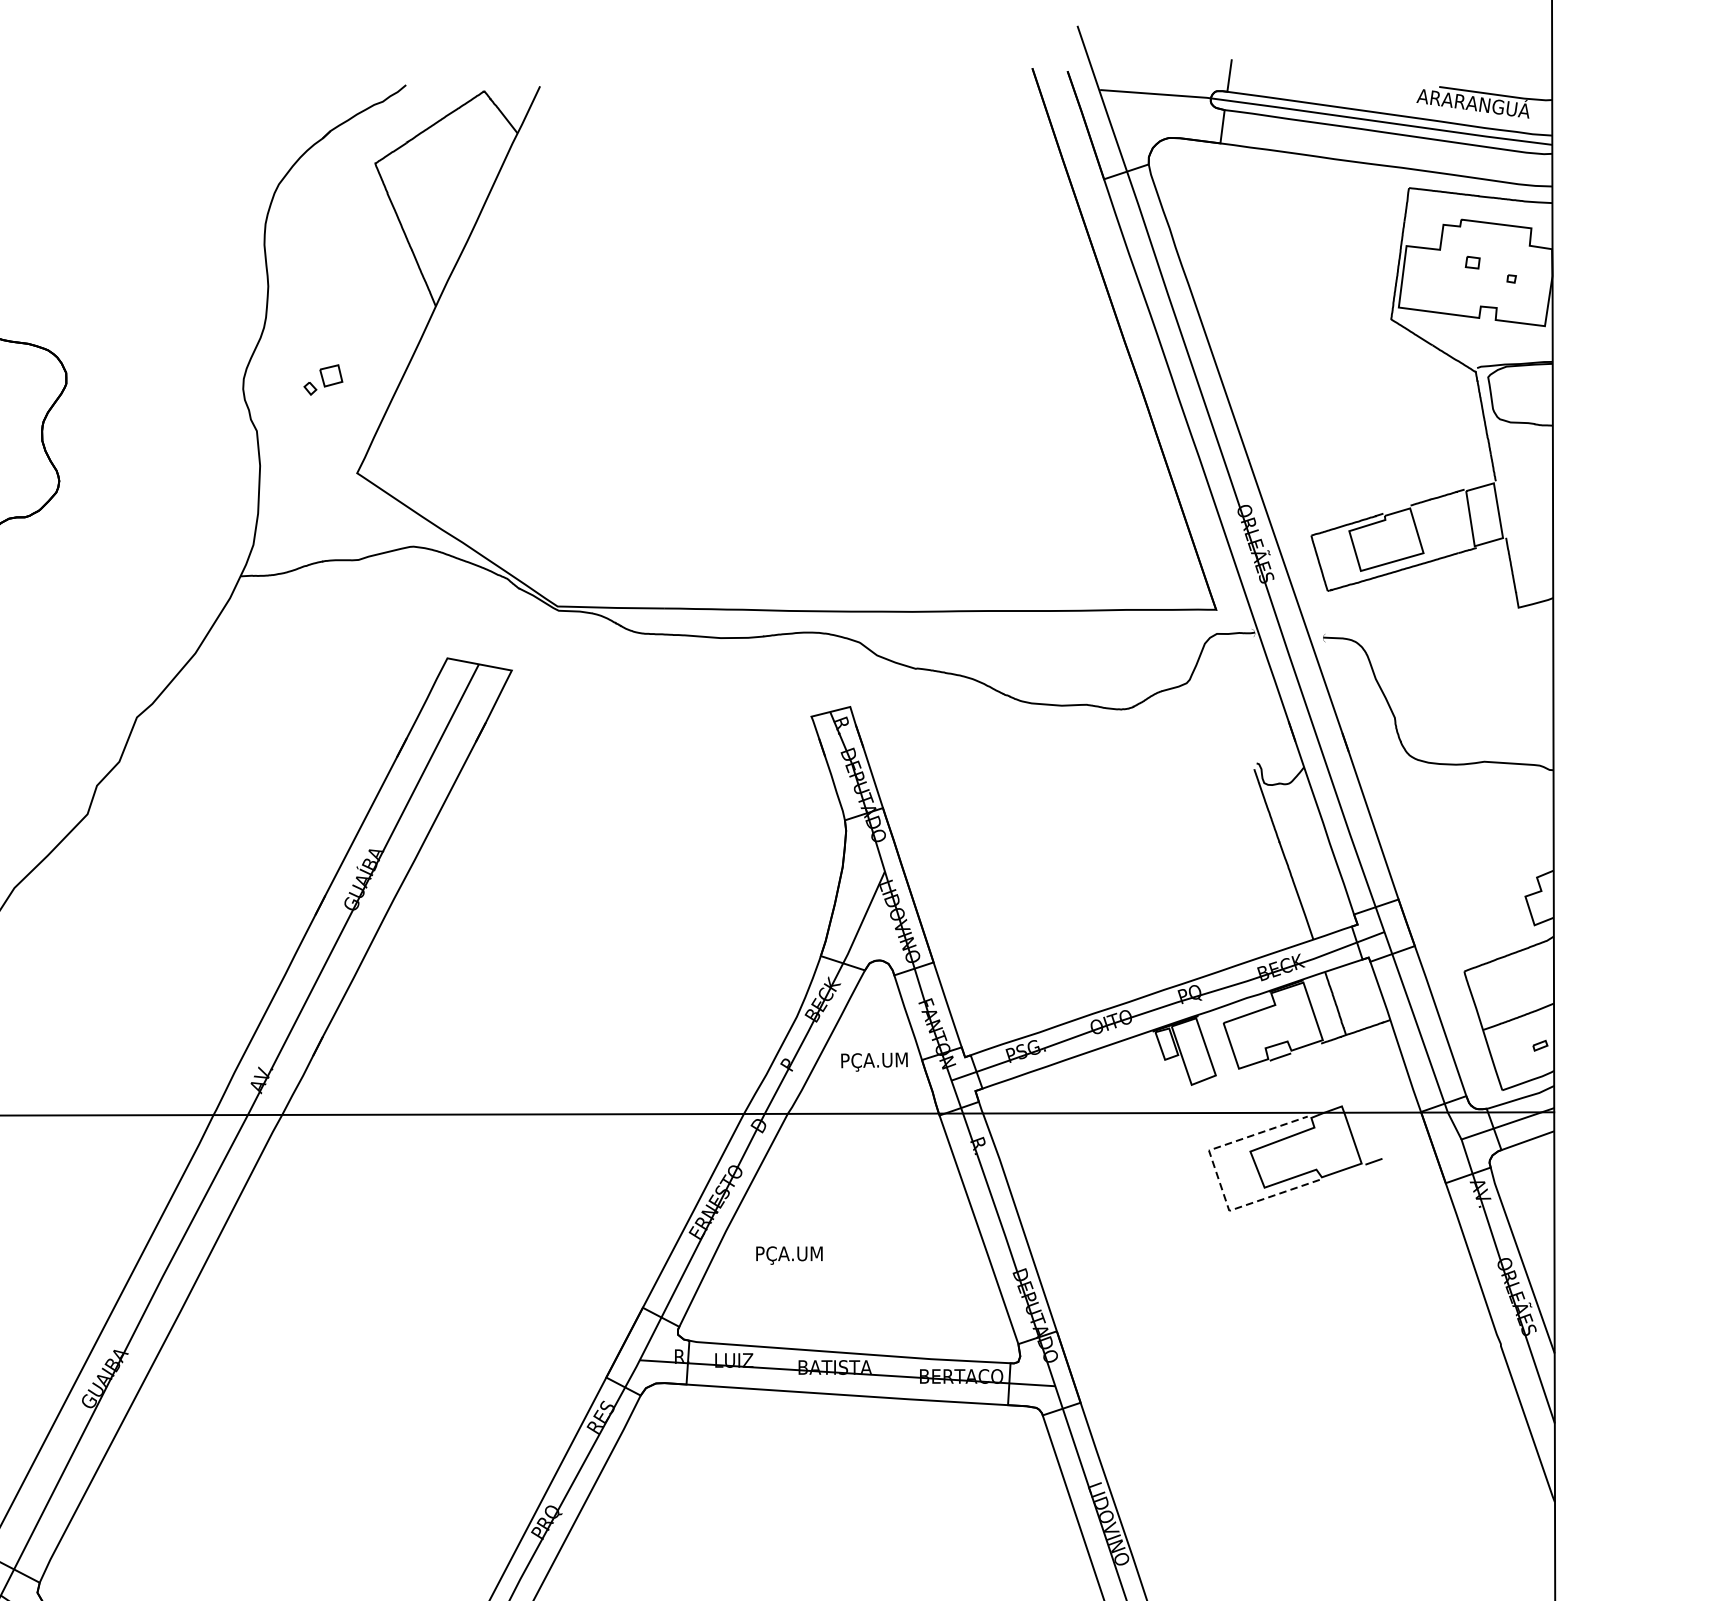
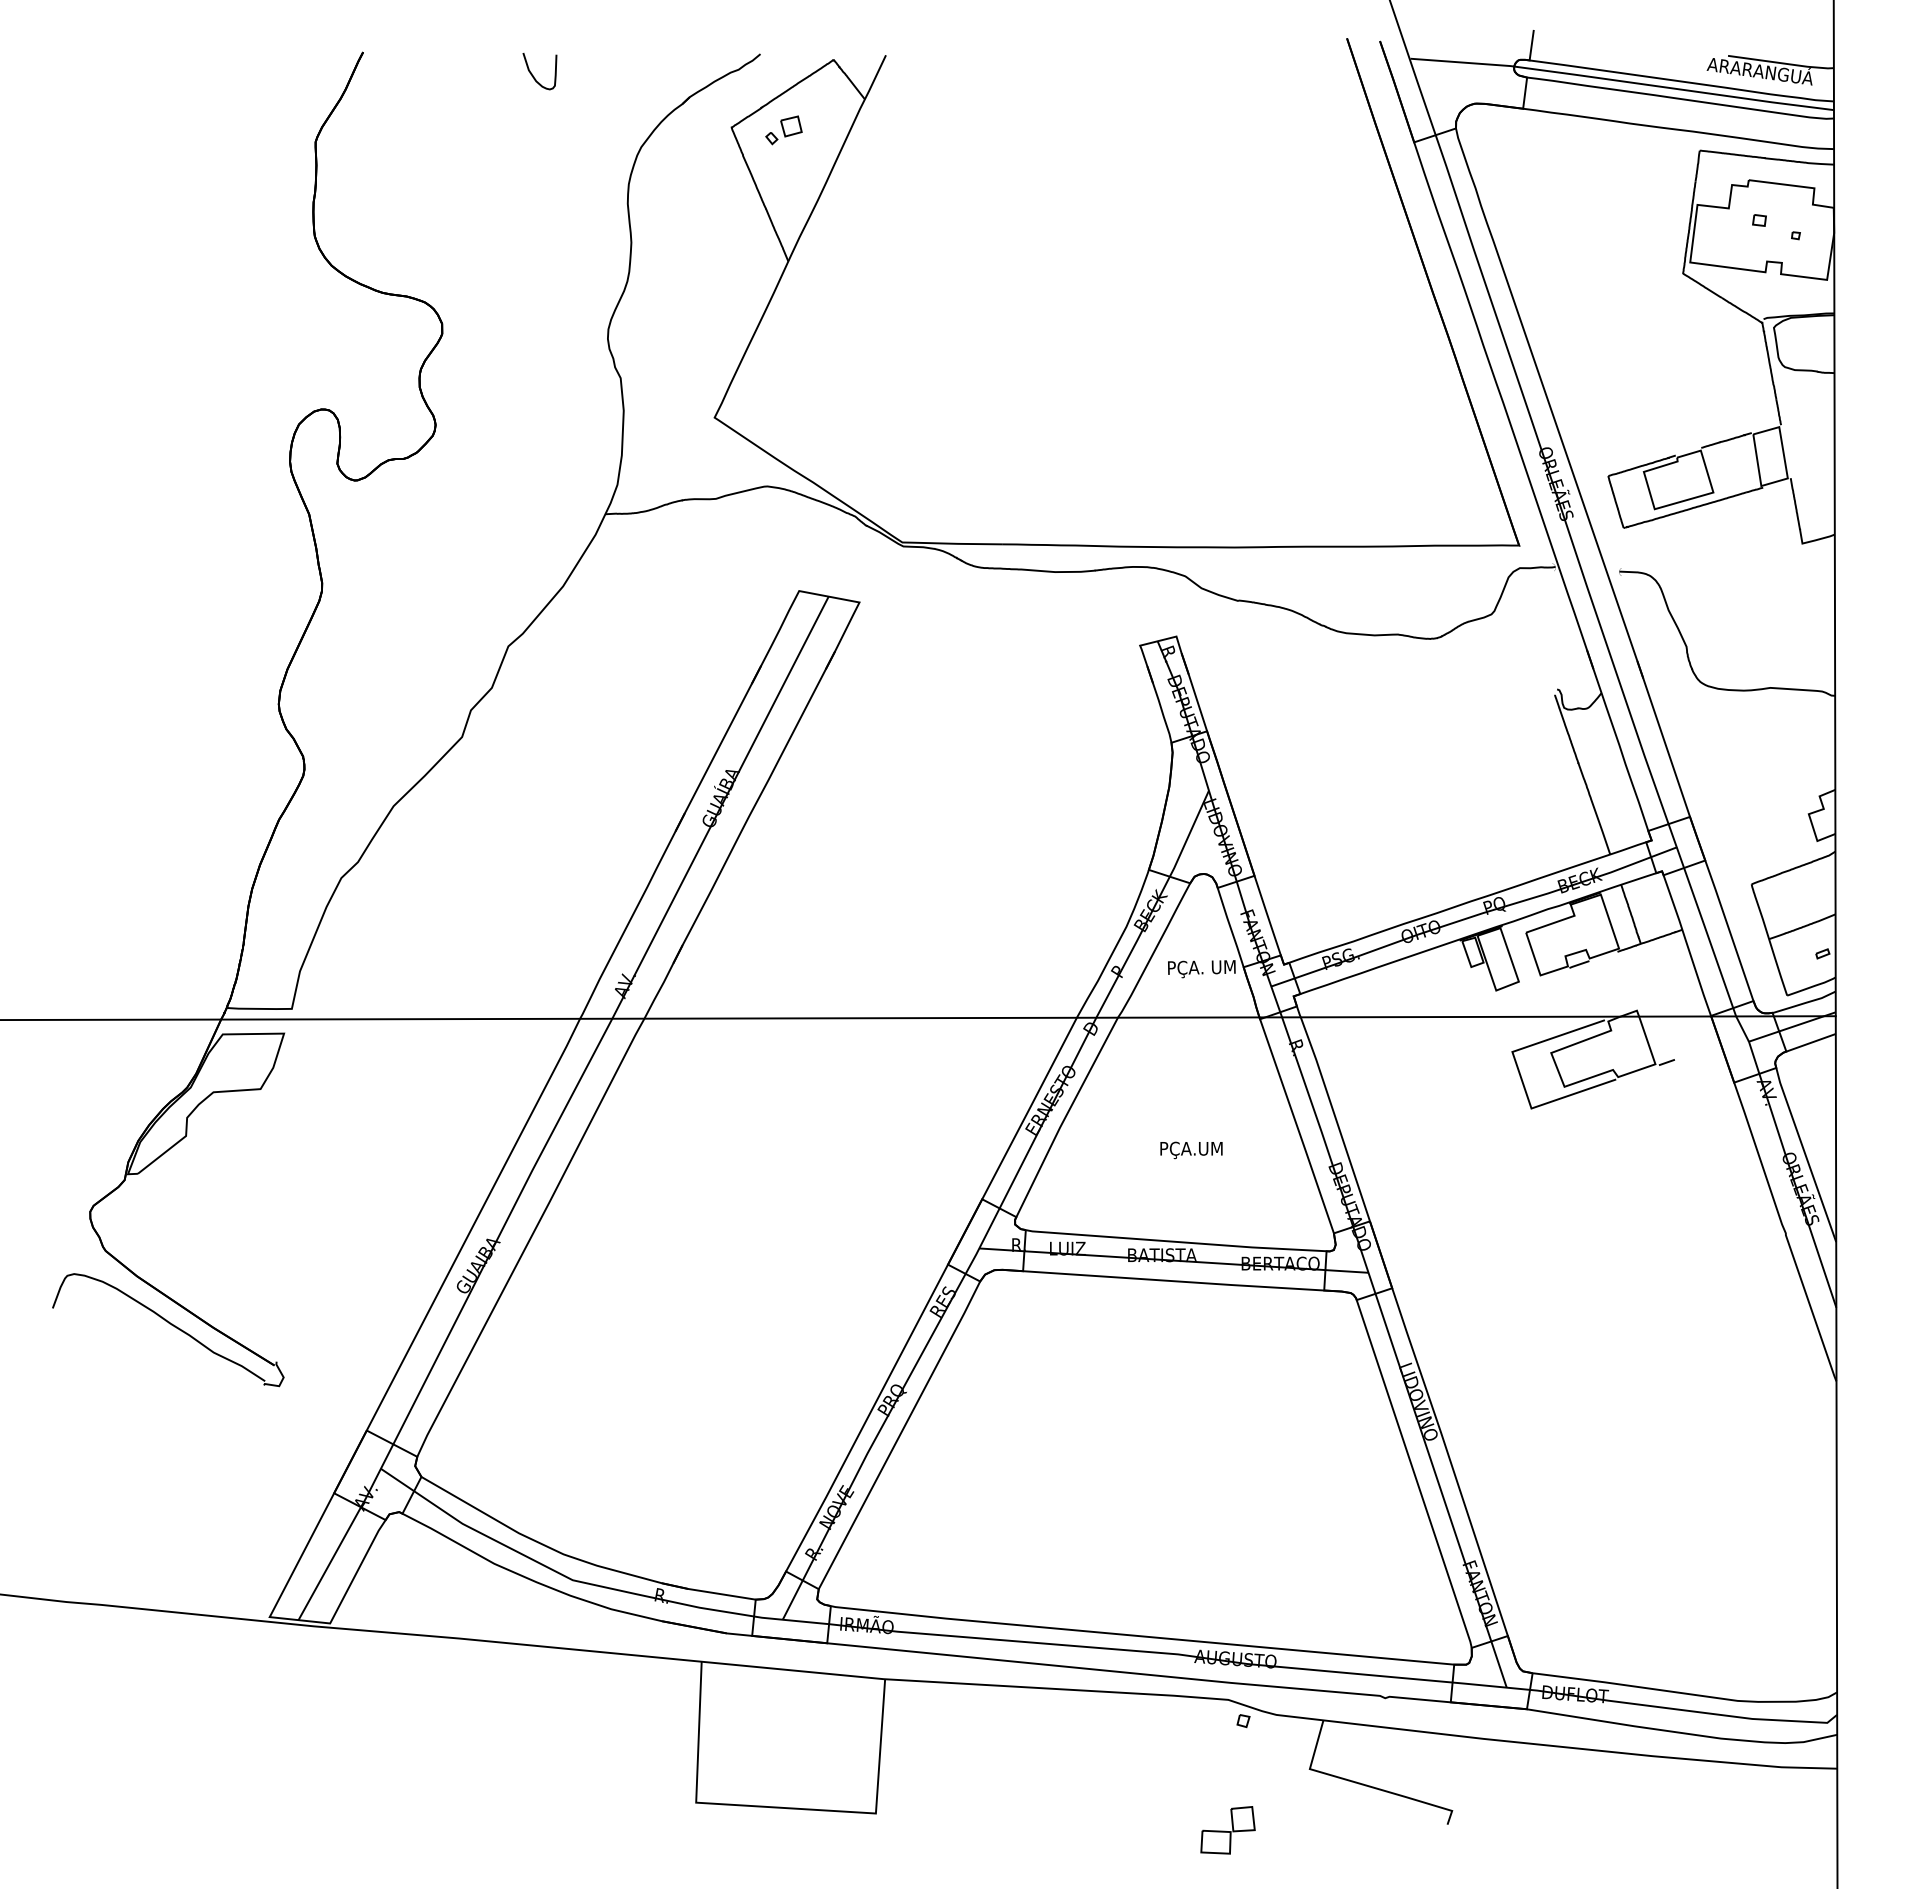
curve: (164, 108) -> (534, 76), added
part: (322, 380) -> (783, 130), moved
text: (897, 1060) -> (1220, 967), PÇA.UM -> PÇA. UM
line: (1217, 1176) -> (1520, 1076), dashed -> solid
text: (789, 1255) -> (1191, 1150), moved

